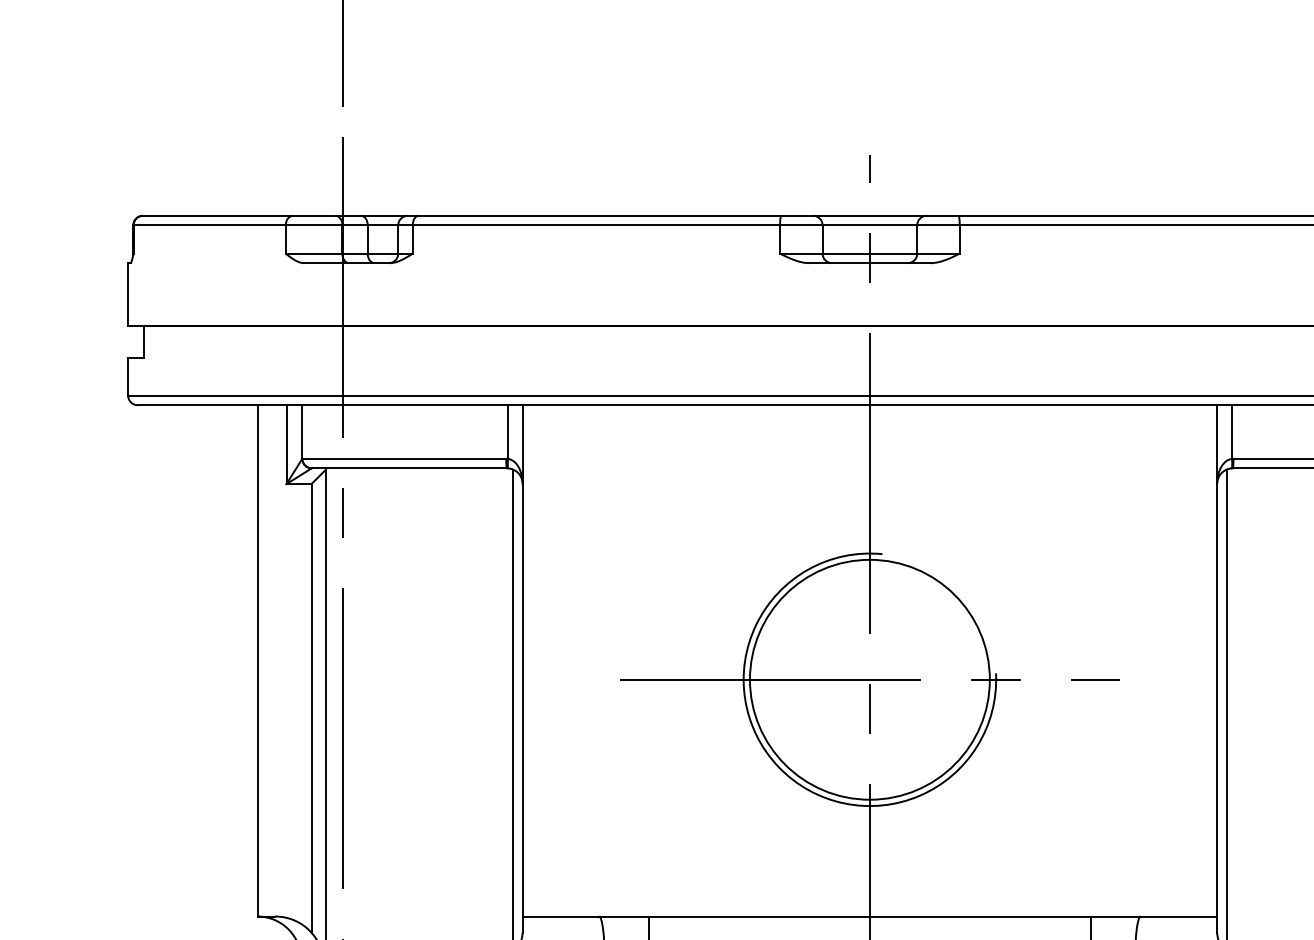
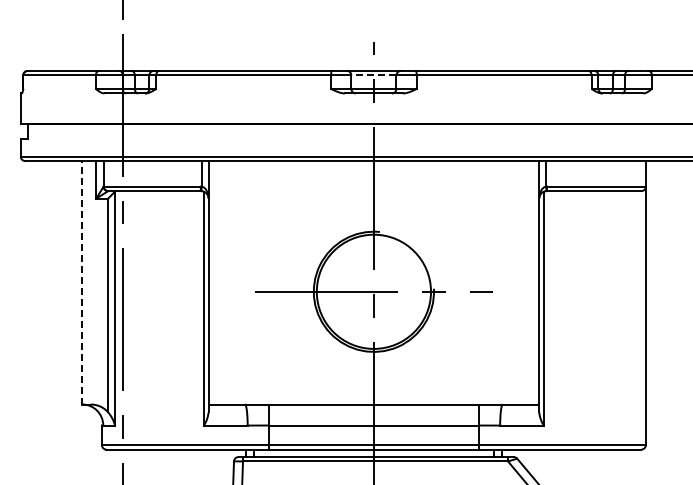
line: (869, 225) -> (373, 75), solid -> dashed
line: (257, 660) -> (82, 282), solid -> dashed

